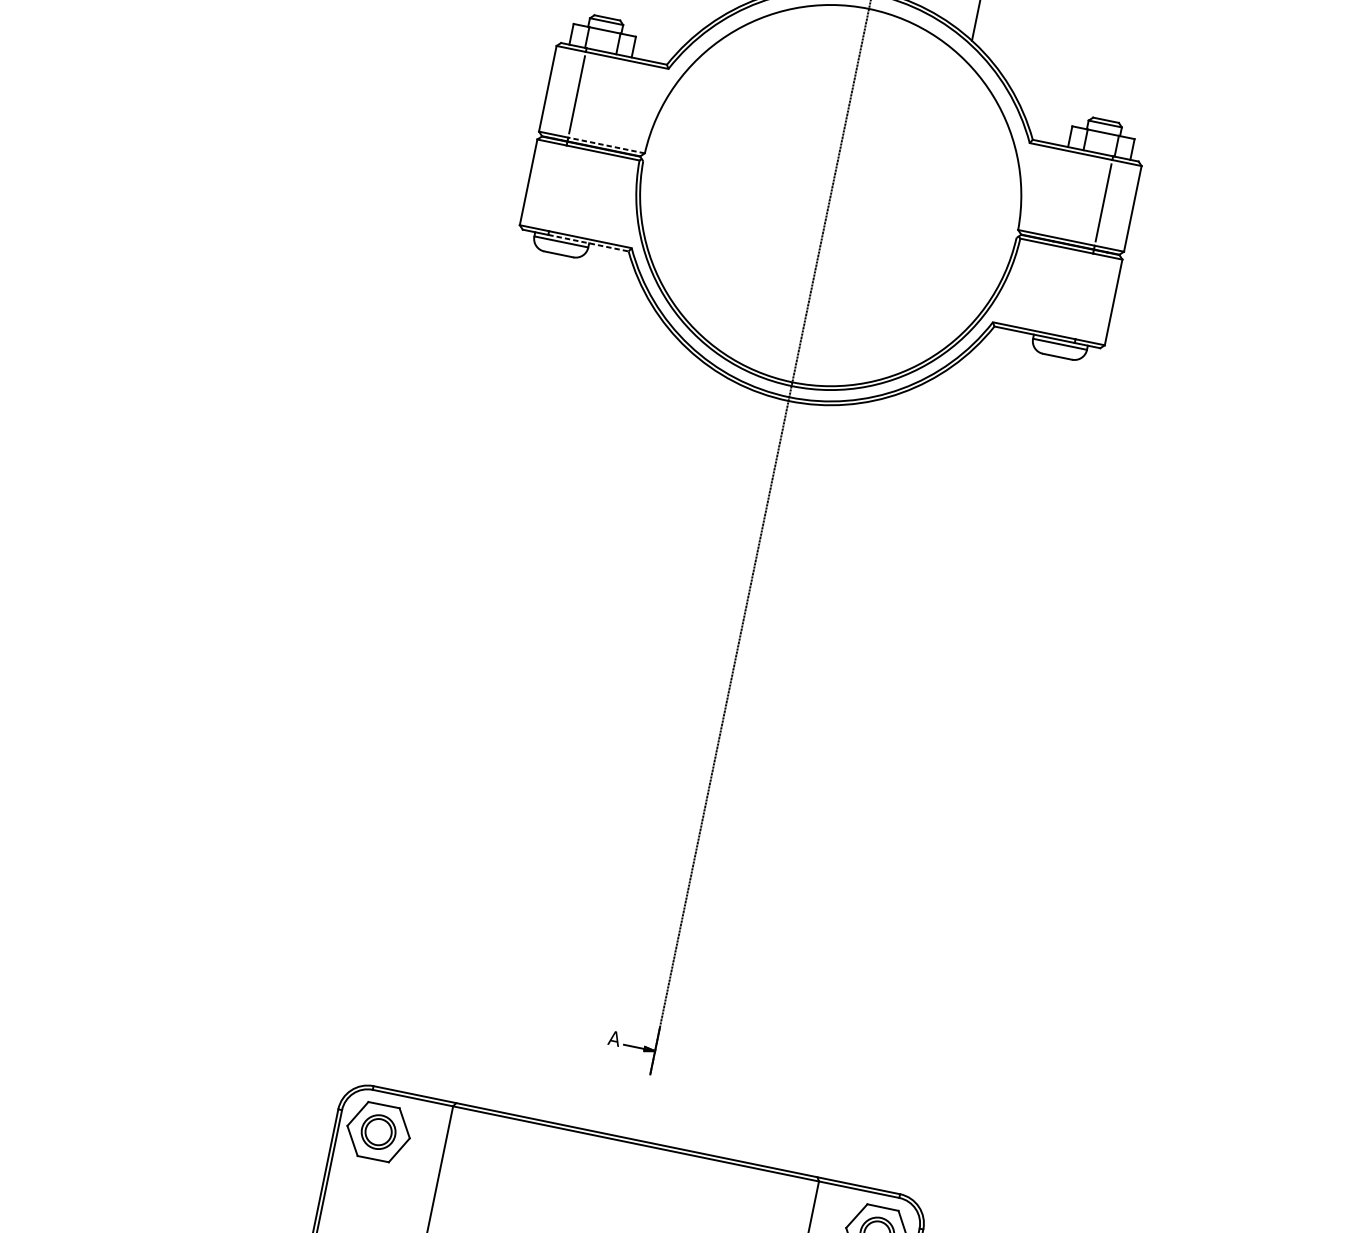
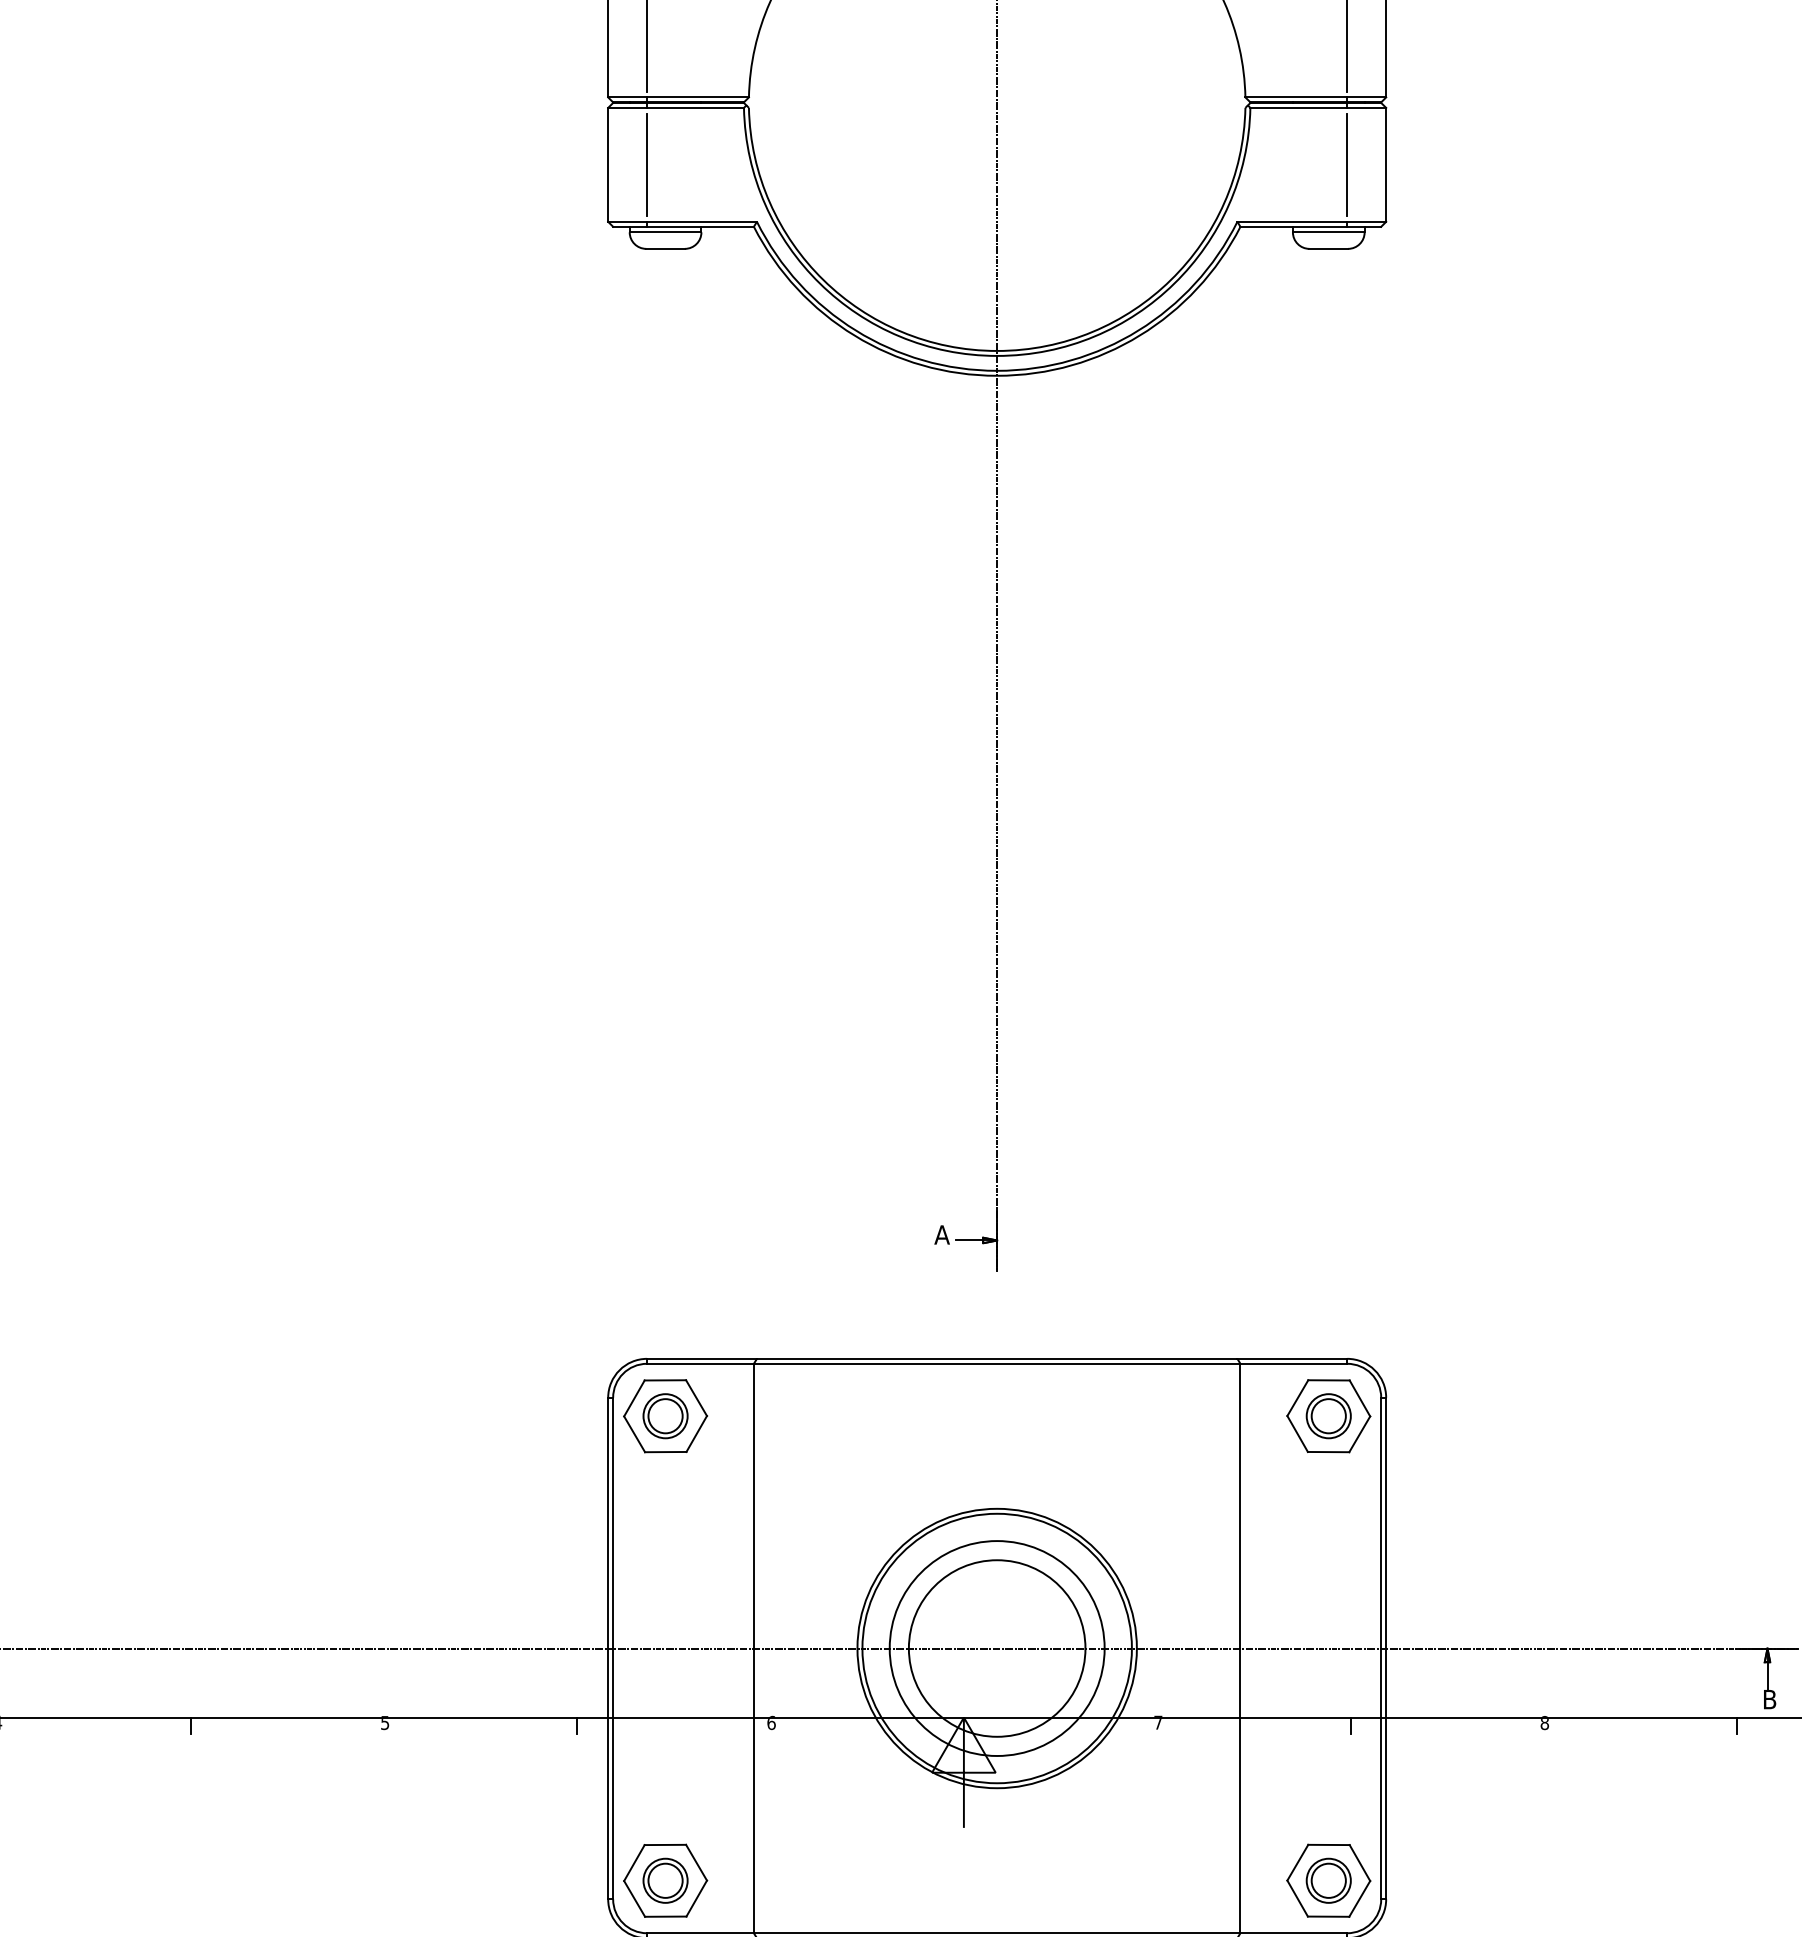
line: (606, 145) -> (698, 97), dashed -> solid
line: (558, 188) -> (647, 164), added
line: (589, 243) -> (701, 226), dashed -> solid
line: (1084, 296) -> (1347, 164), added

